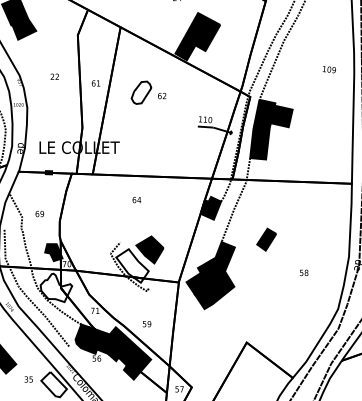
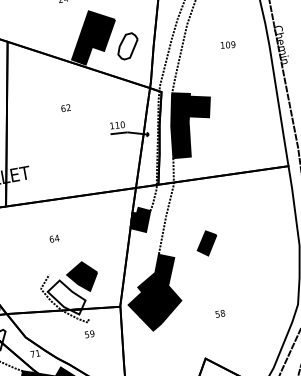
text: (328, 69) -> (227, 45), moved
part: (141, 92) -> (127, 46), moved
text: (136, 200) -> (54, 239), moved
text: (304, 272) -> (220, 313), moved
text: (146, 324) -> (89, 334), moved

